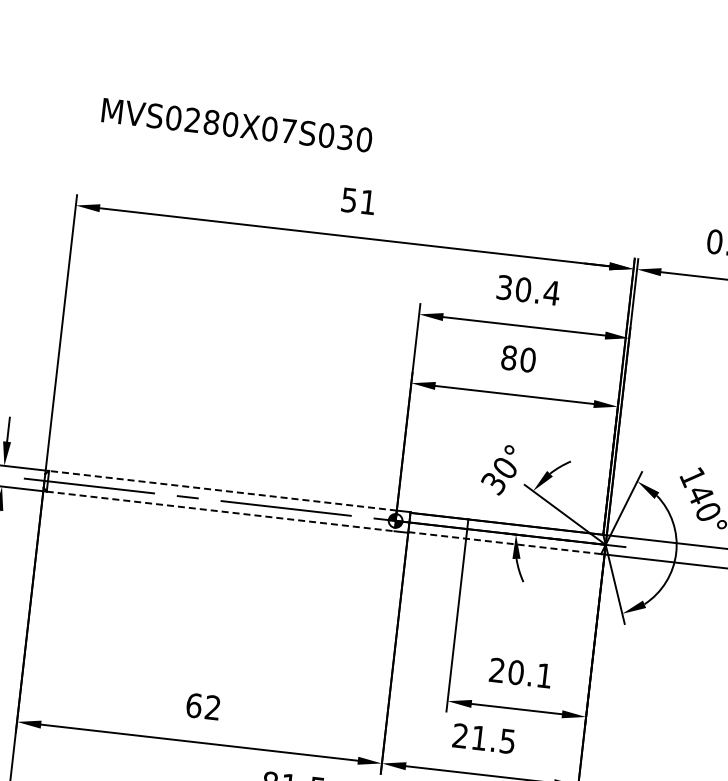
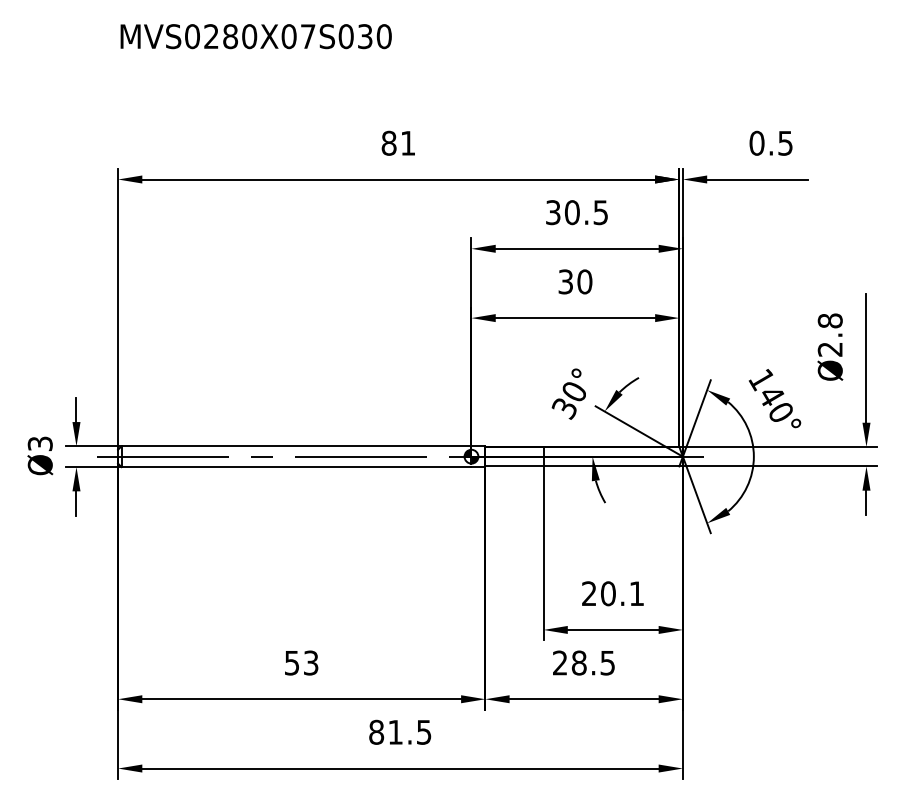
text: (236, 125) -> (255, 36), moved
text: (348, 199) -> (388, 142), 51 -> 81
text: (551, 292) -> (600, 212), 30.4 -> 30.5
text: (508, 357) -> (565, 281), 80 -> 30
line: (222, 490) -> (296, 446), dashed -> solid
line: (220, 511) -> (296, 467), dashed -> solid
line: (503, 543) -> (581, 466), dashed -> solid
text: (203, 706) -> (301, 662), 62 -> 53
text: (478, 737) -> (578, 662), 21.5 -> 28.5

